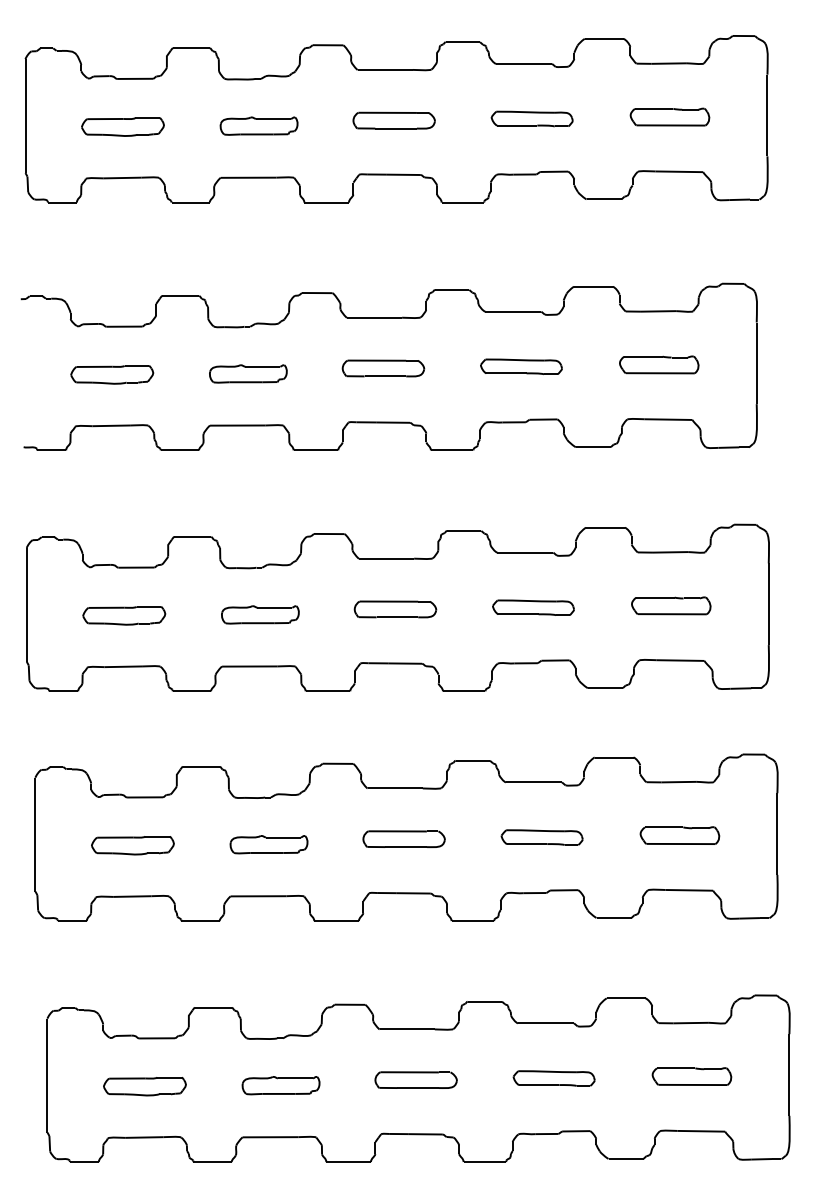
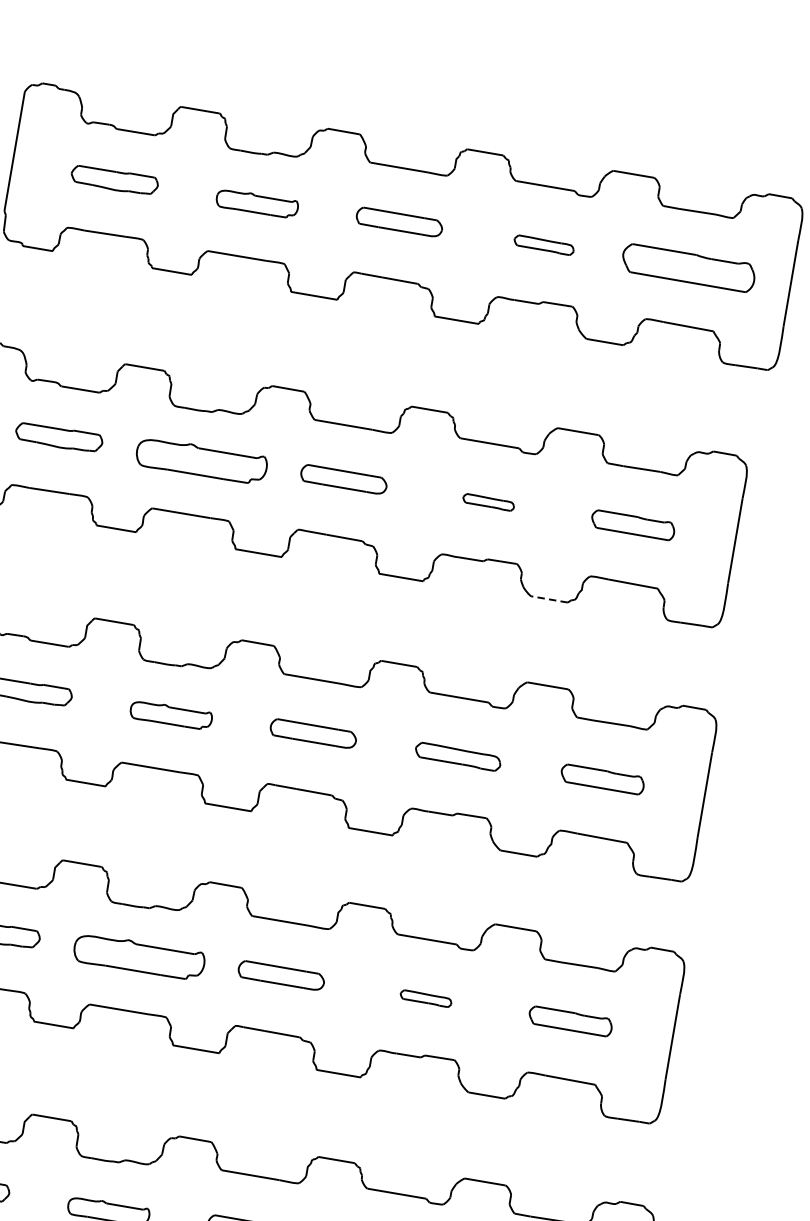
part: (669, 116) -> (688, 267), size x1.6
part: (531, 118) -> (543, 244), size x0.7
part: (521, 366) -> (488, 502), size x0.6
part: (248, 373) -> (201, 460), size x1.6
line: (593, 447) -> (549, 599), solid -> dashed
part: (541, 837) -> (425, 998), size x0.6
part: (268, 844) -> (138, 956), size x1.6

